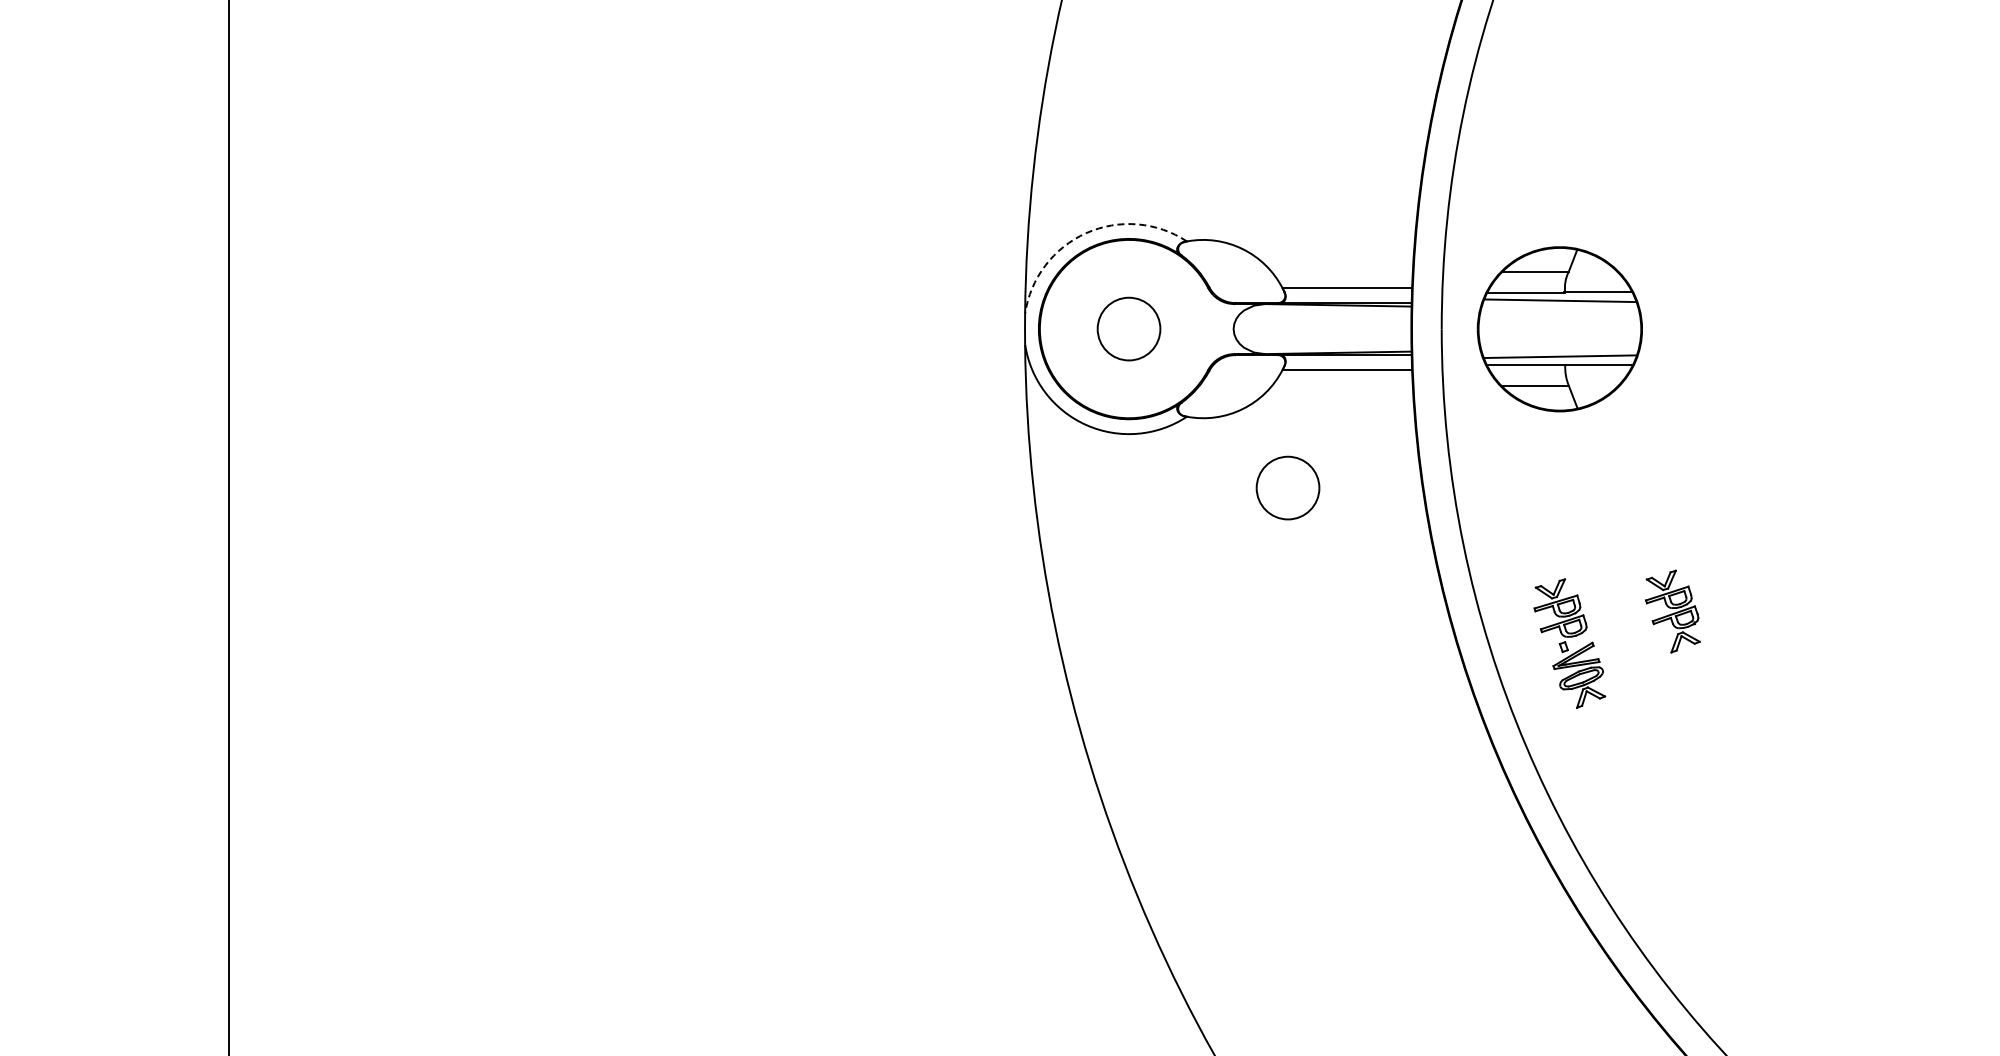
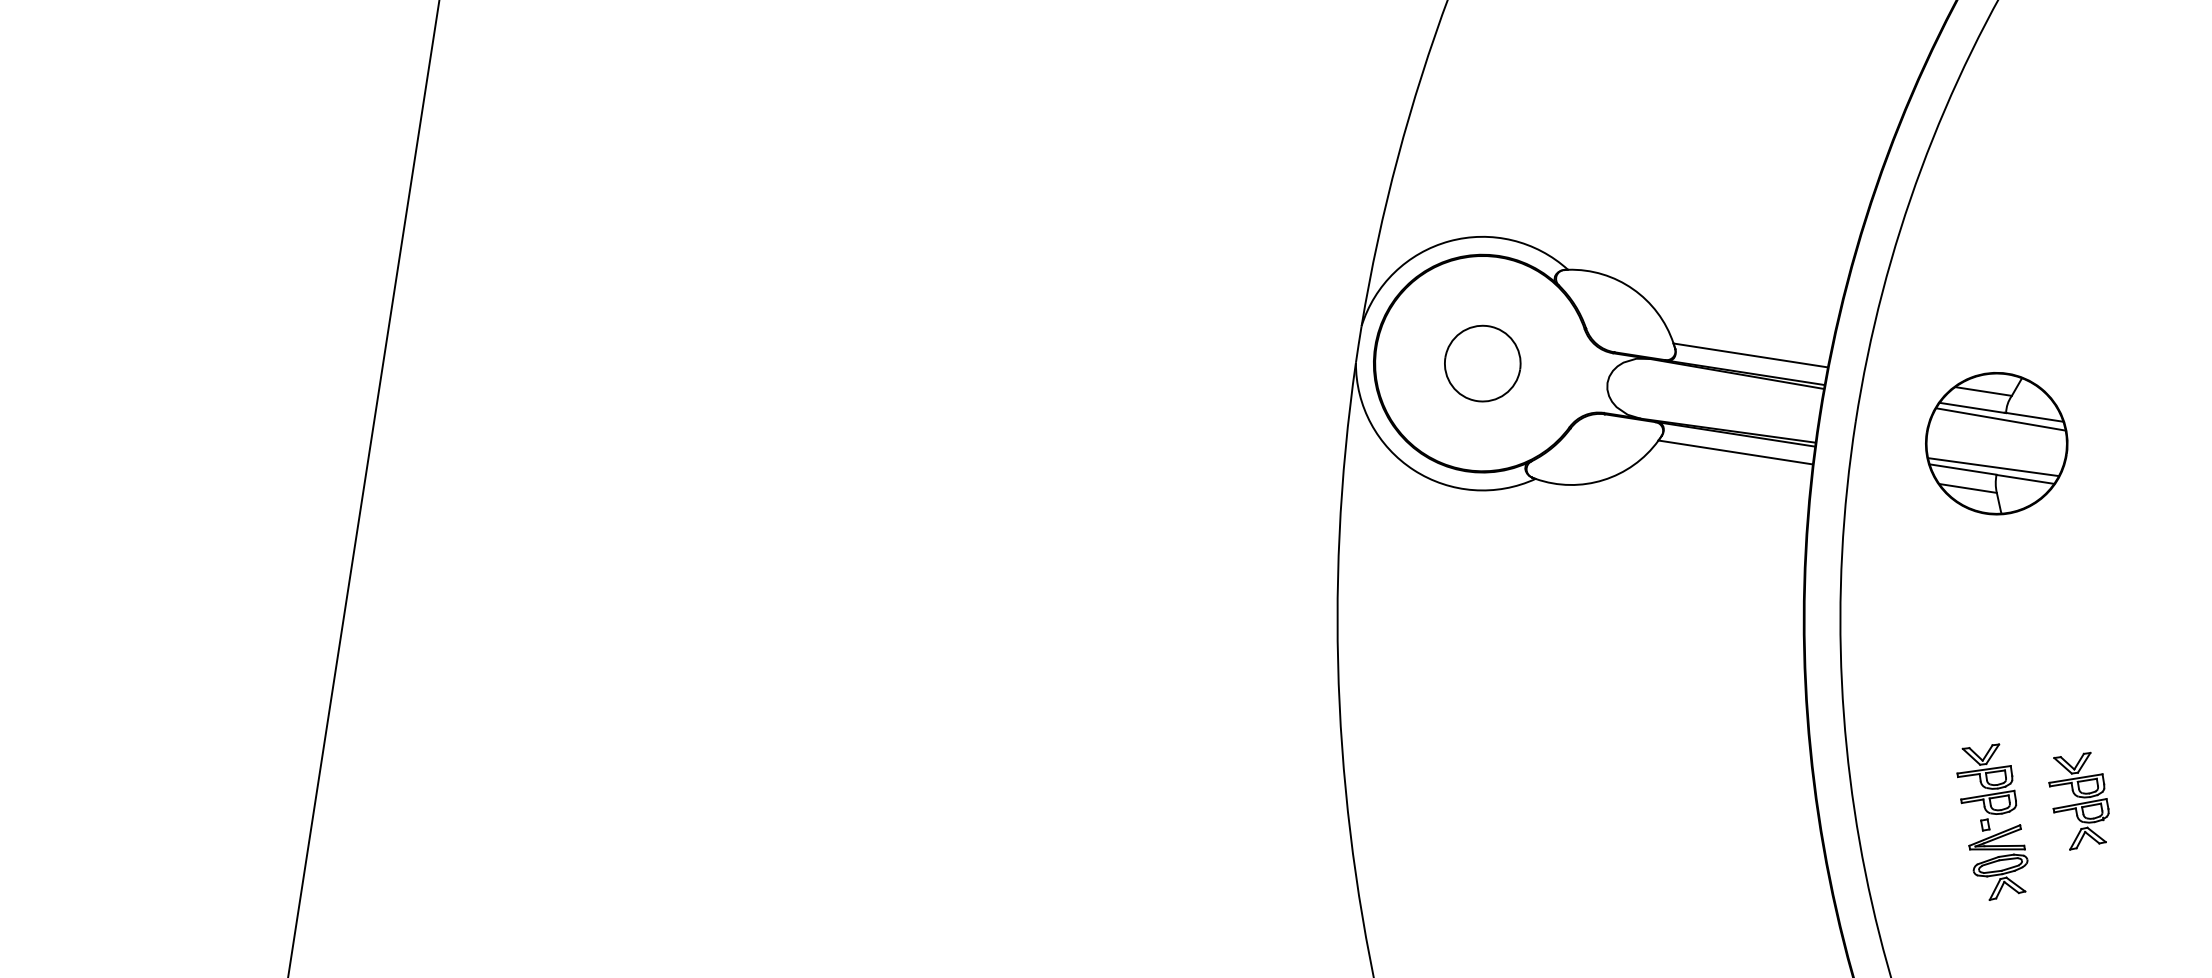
arc: (1086, 233) -> (1449, 241), dashed -> solid
part: (1559, 329) -> (1996, 443), size x0.71
part: (1287, 487) -> (1642, 581), removed
part: (1569, 643) -> (1992, 821), moved

